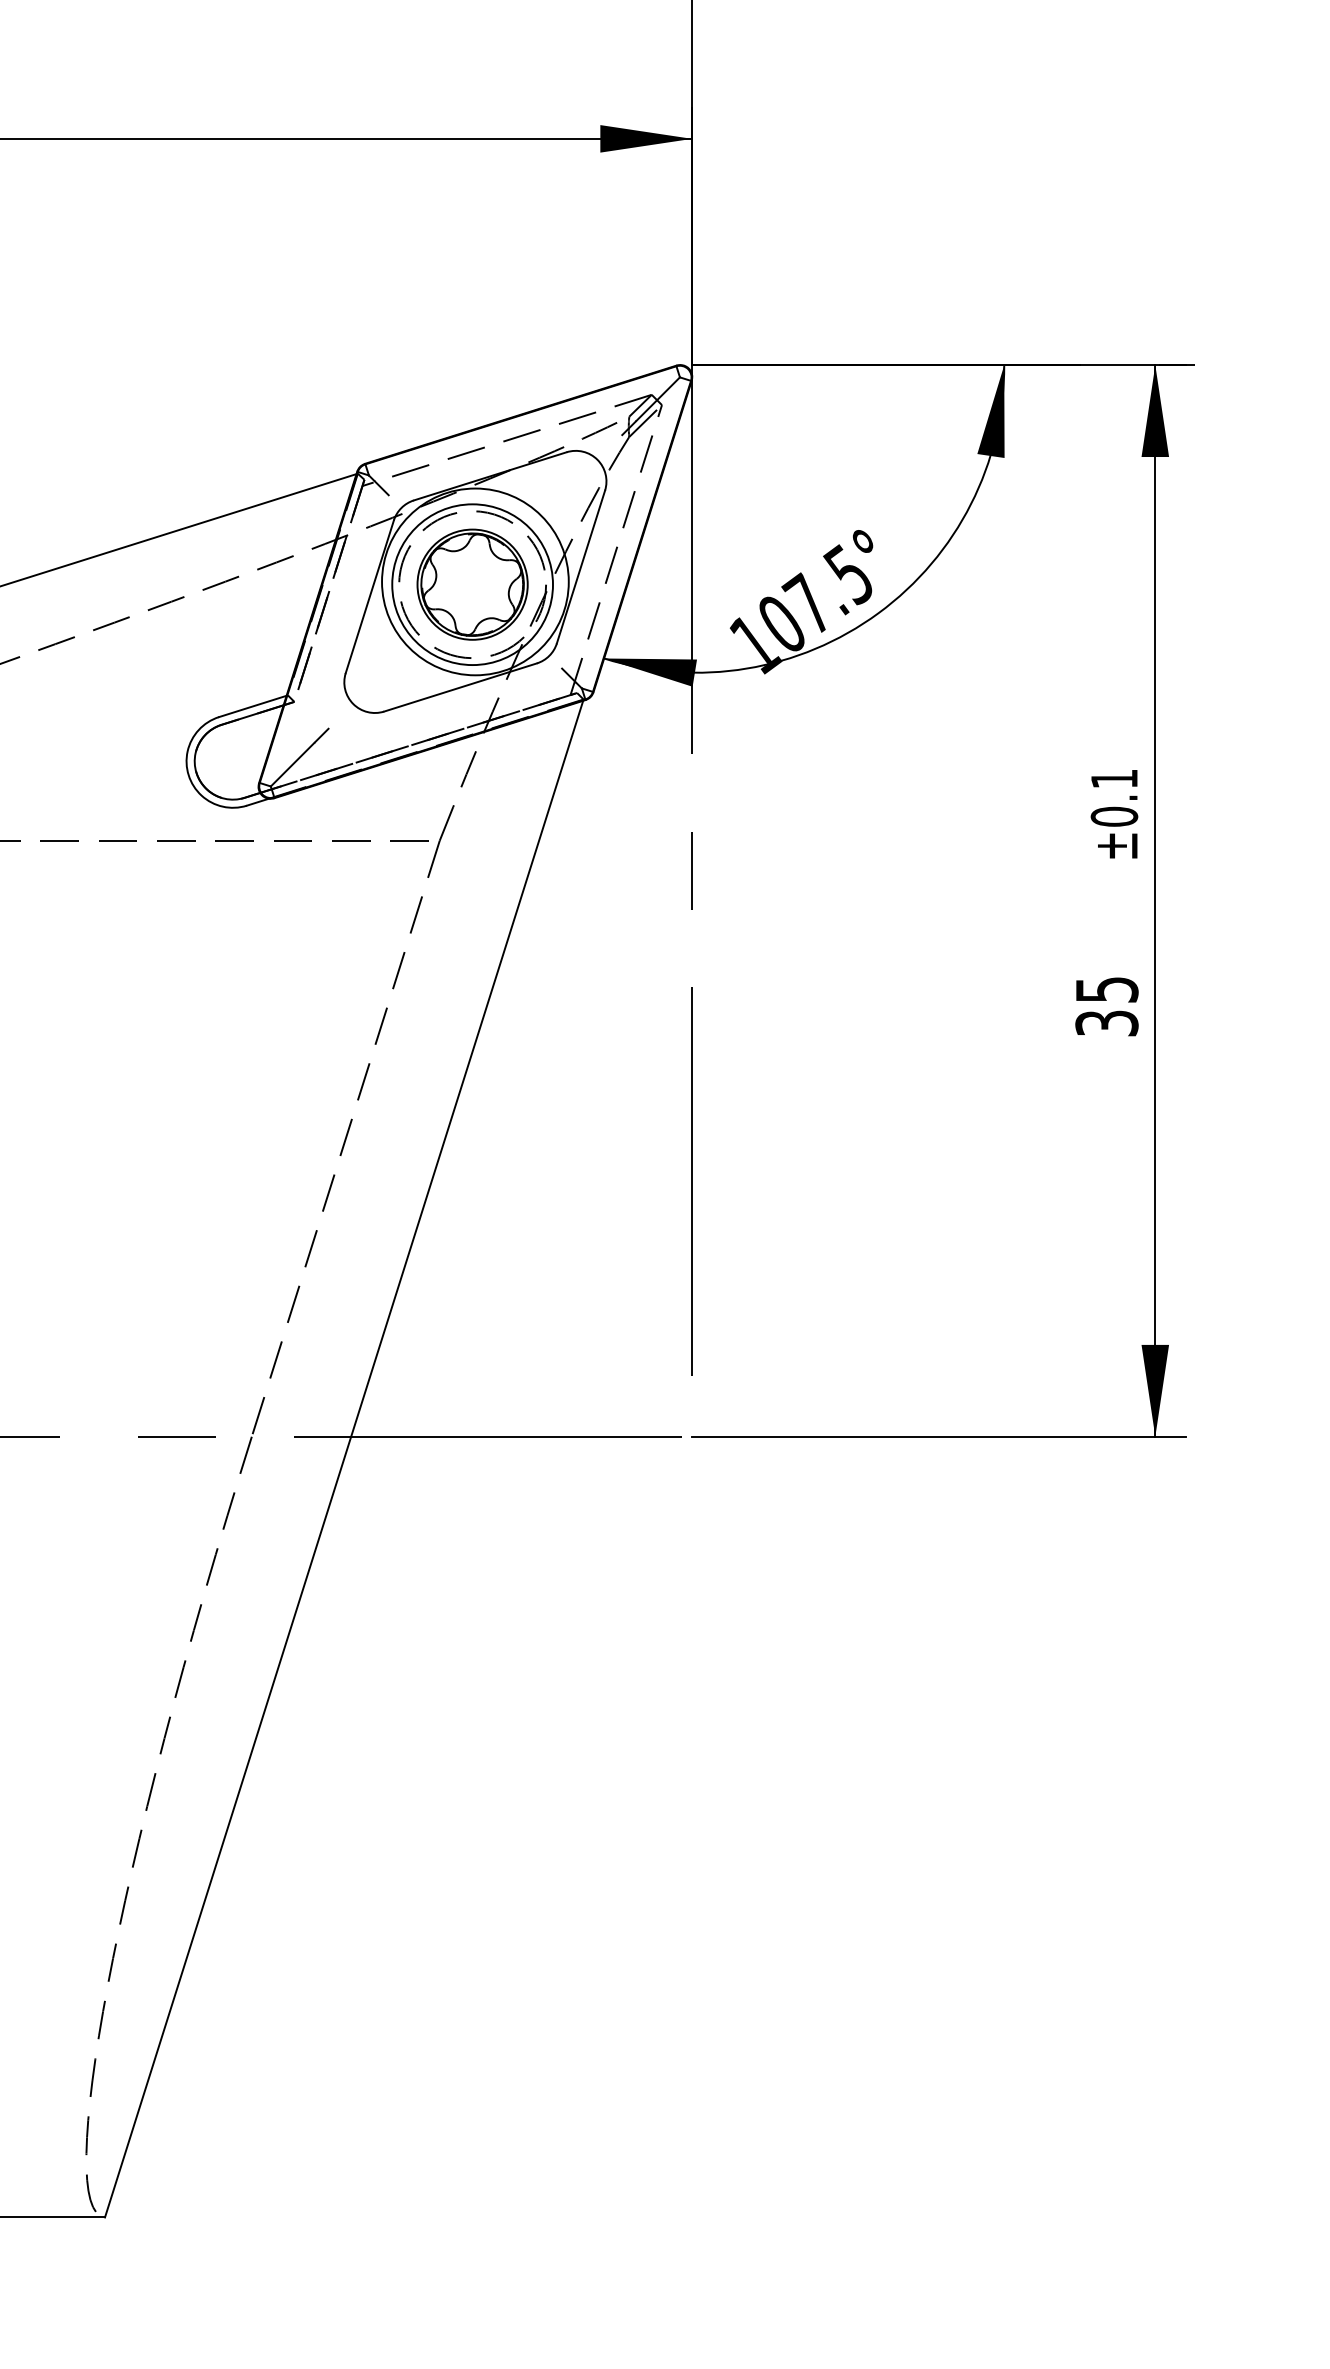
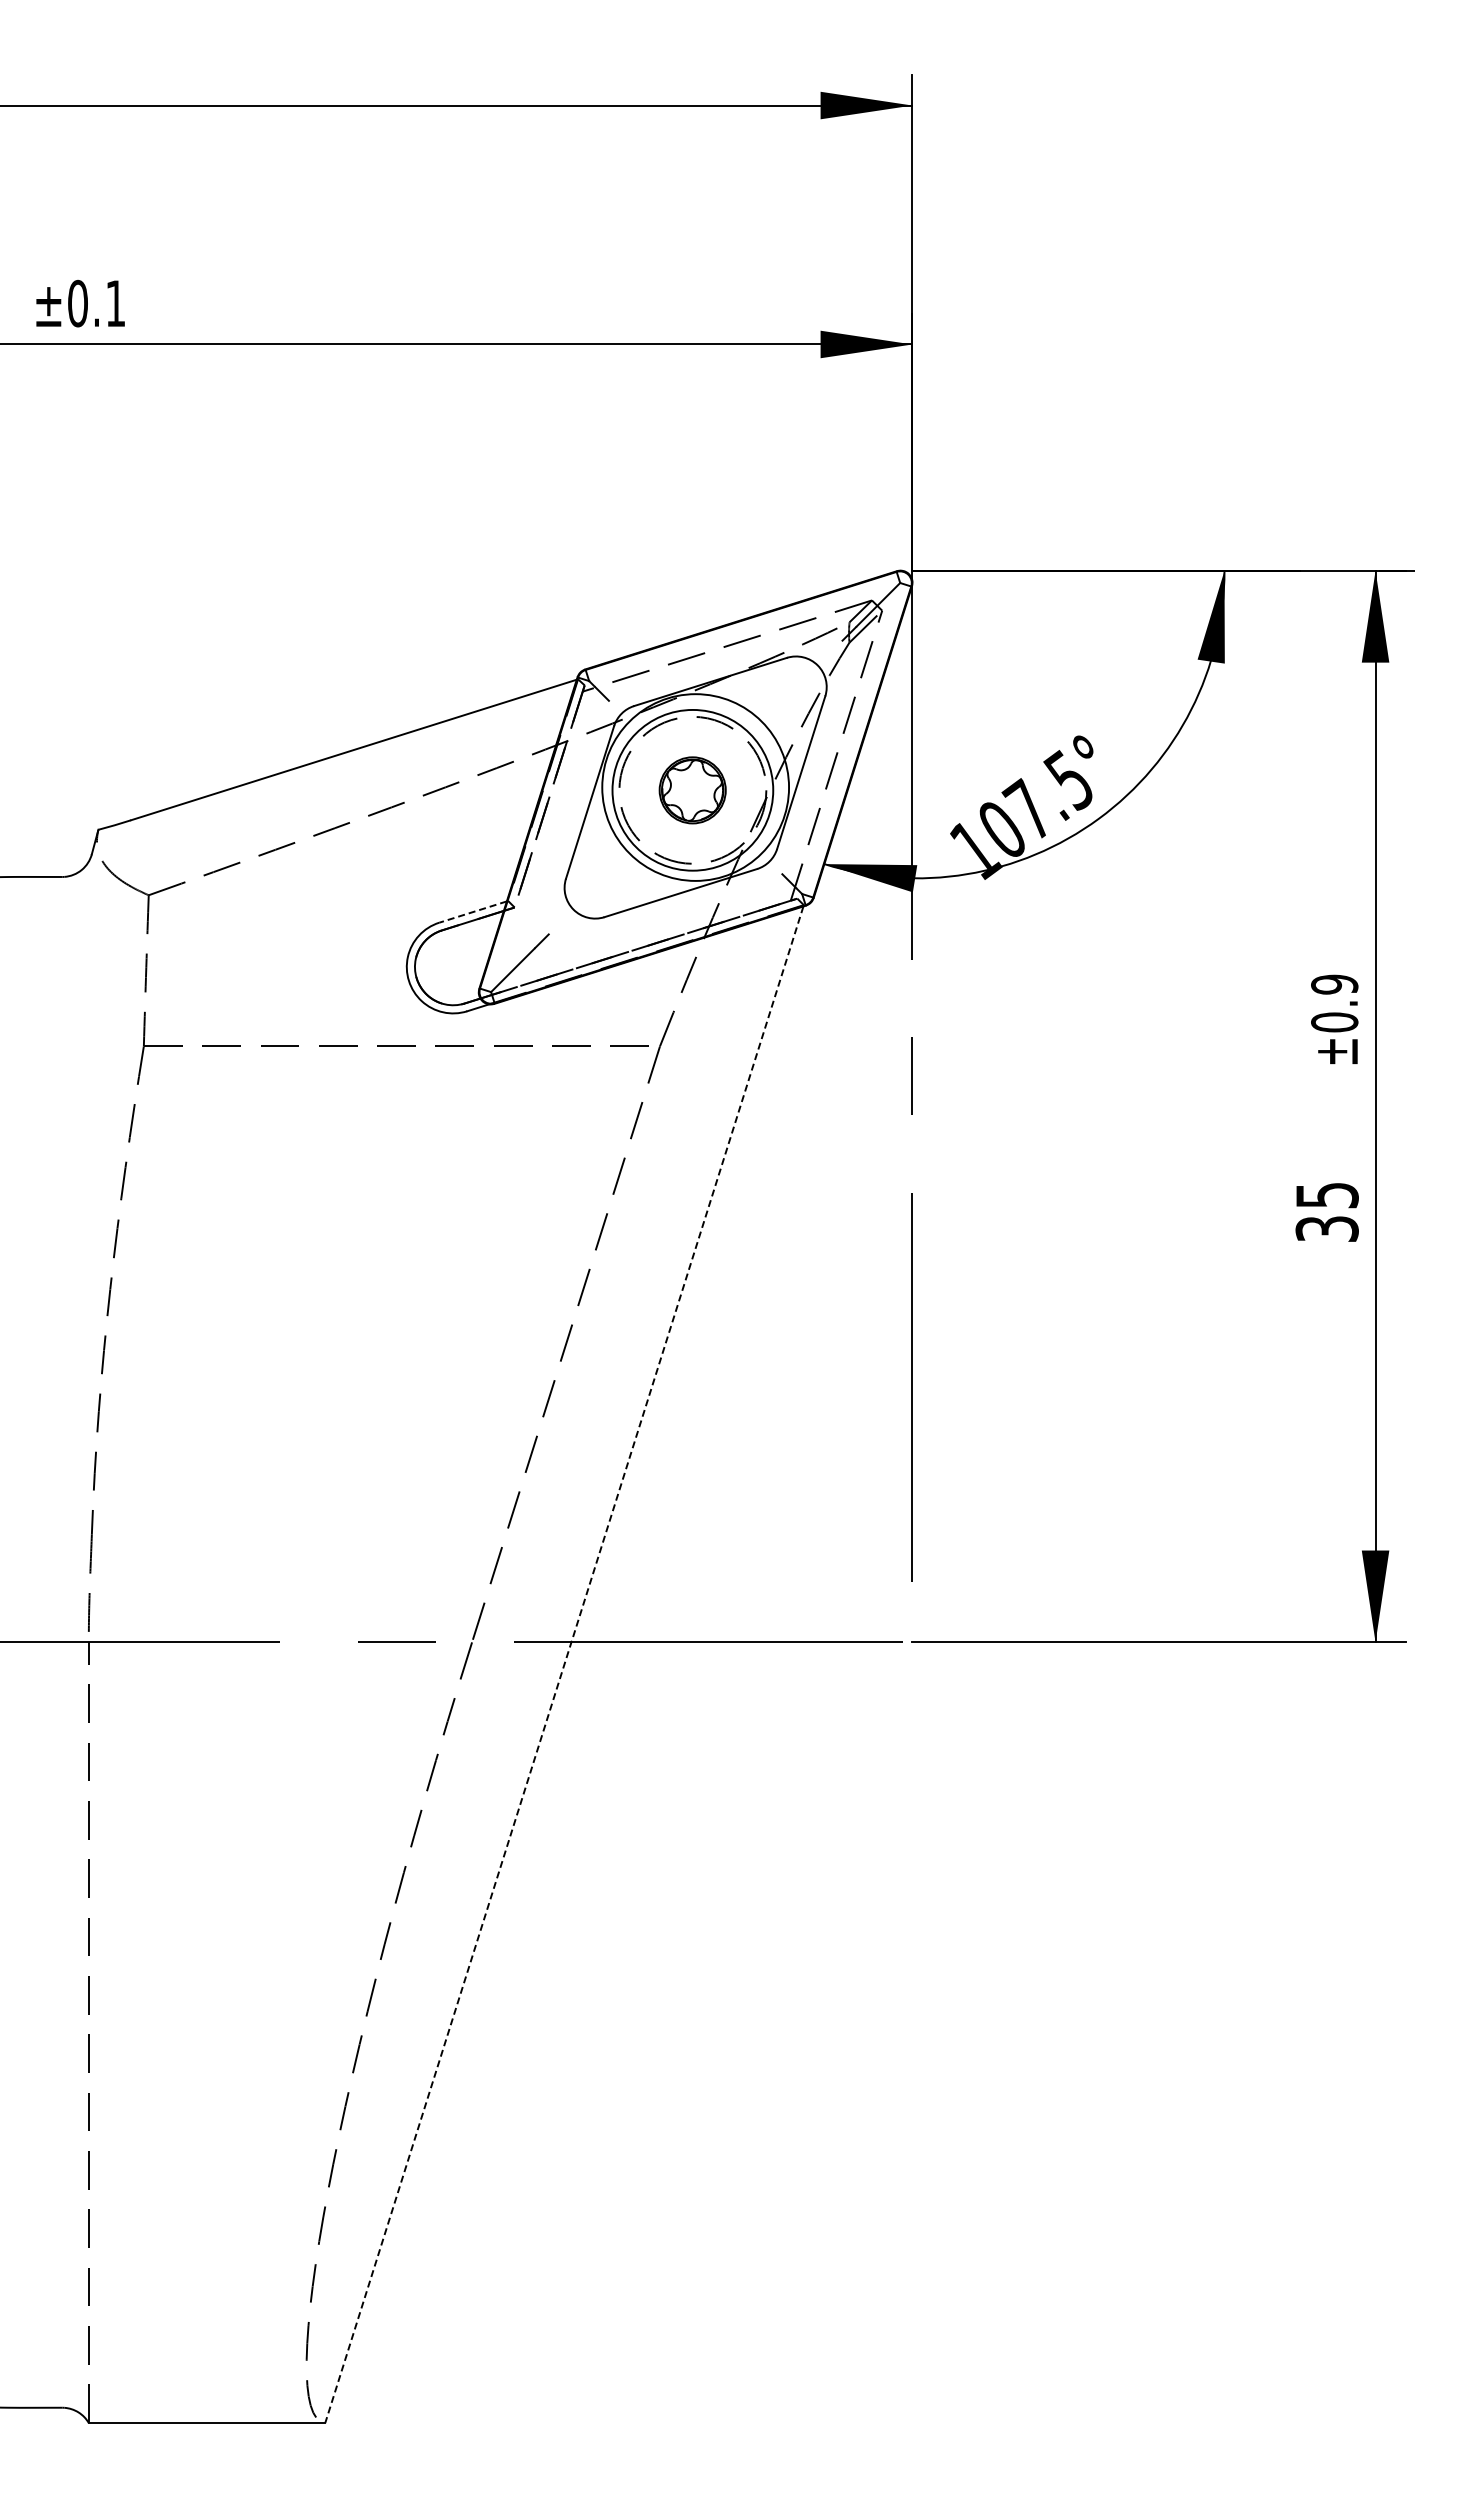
part: (472, 584) -> (692, 790), size x0.6
line: (252, 706) -> (472, 912), solid -> dashed
text: (1114, 778) -> (1334, 984), ±0.1 -> ±0.9
line: (344, 1459) -> (564, 1665), solid -> dashed

